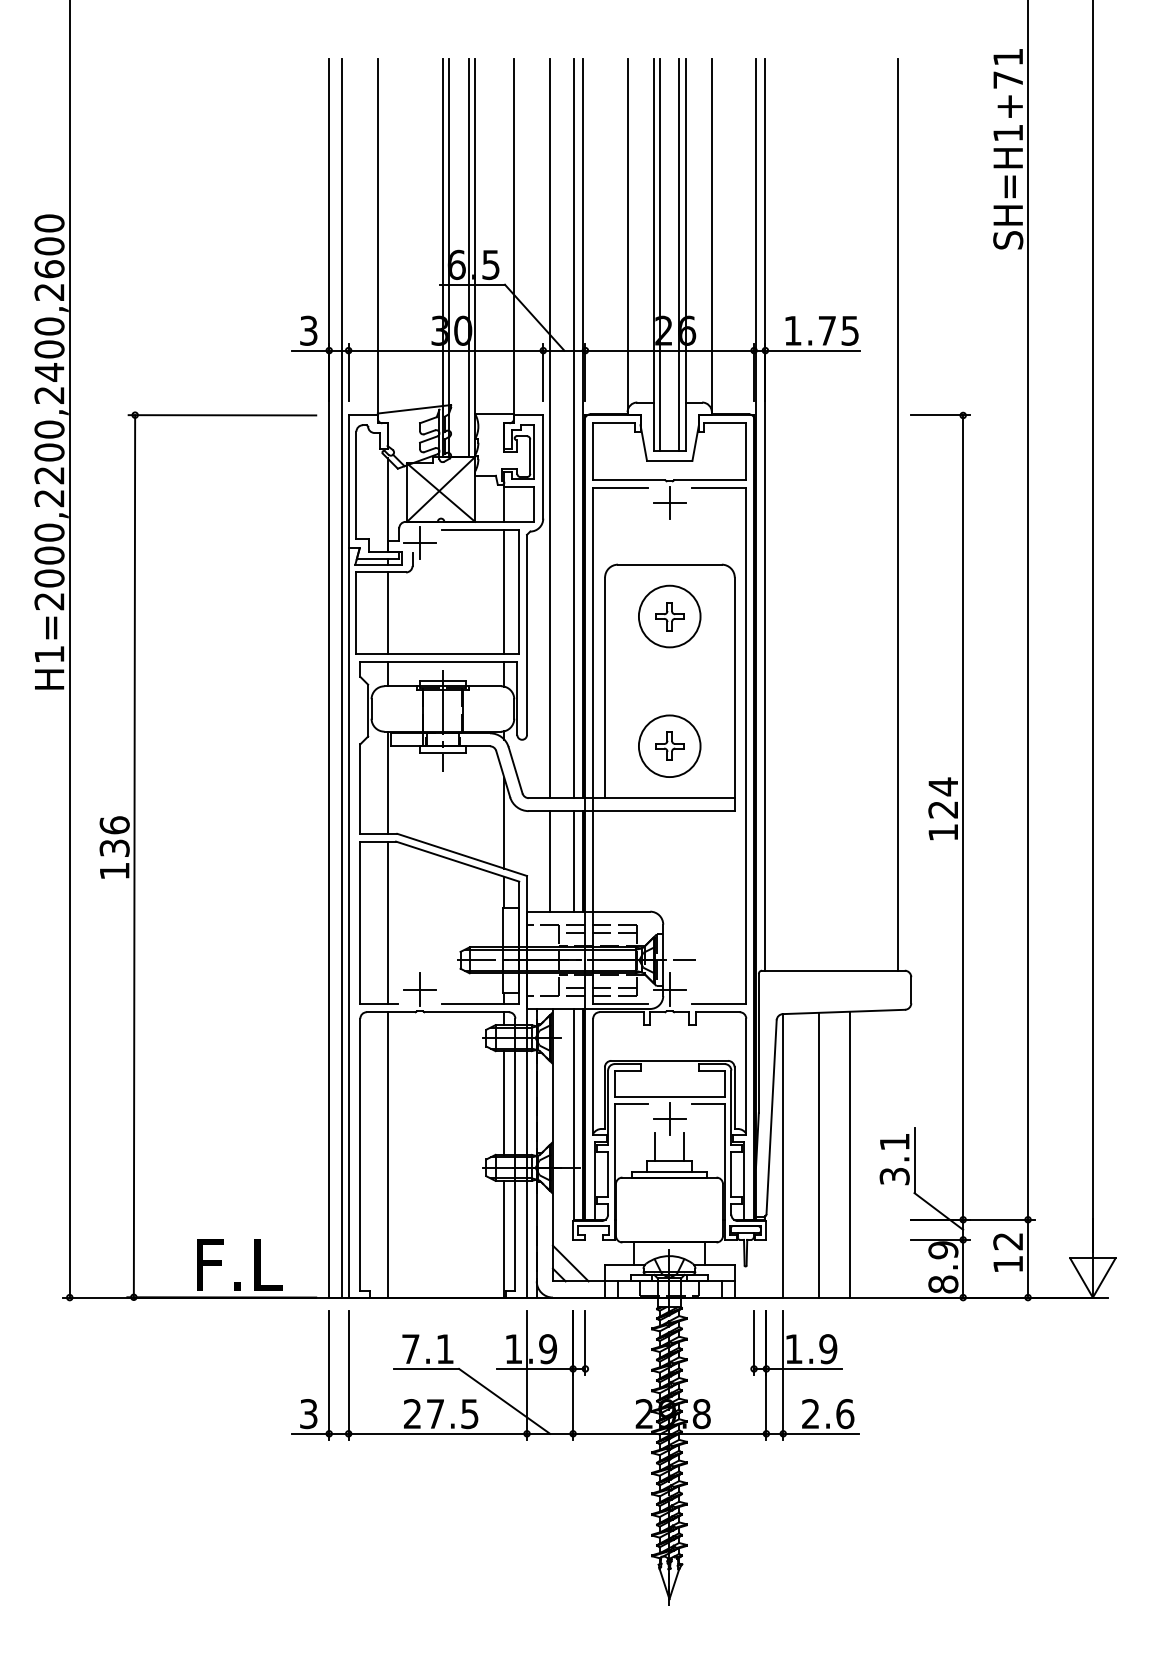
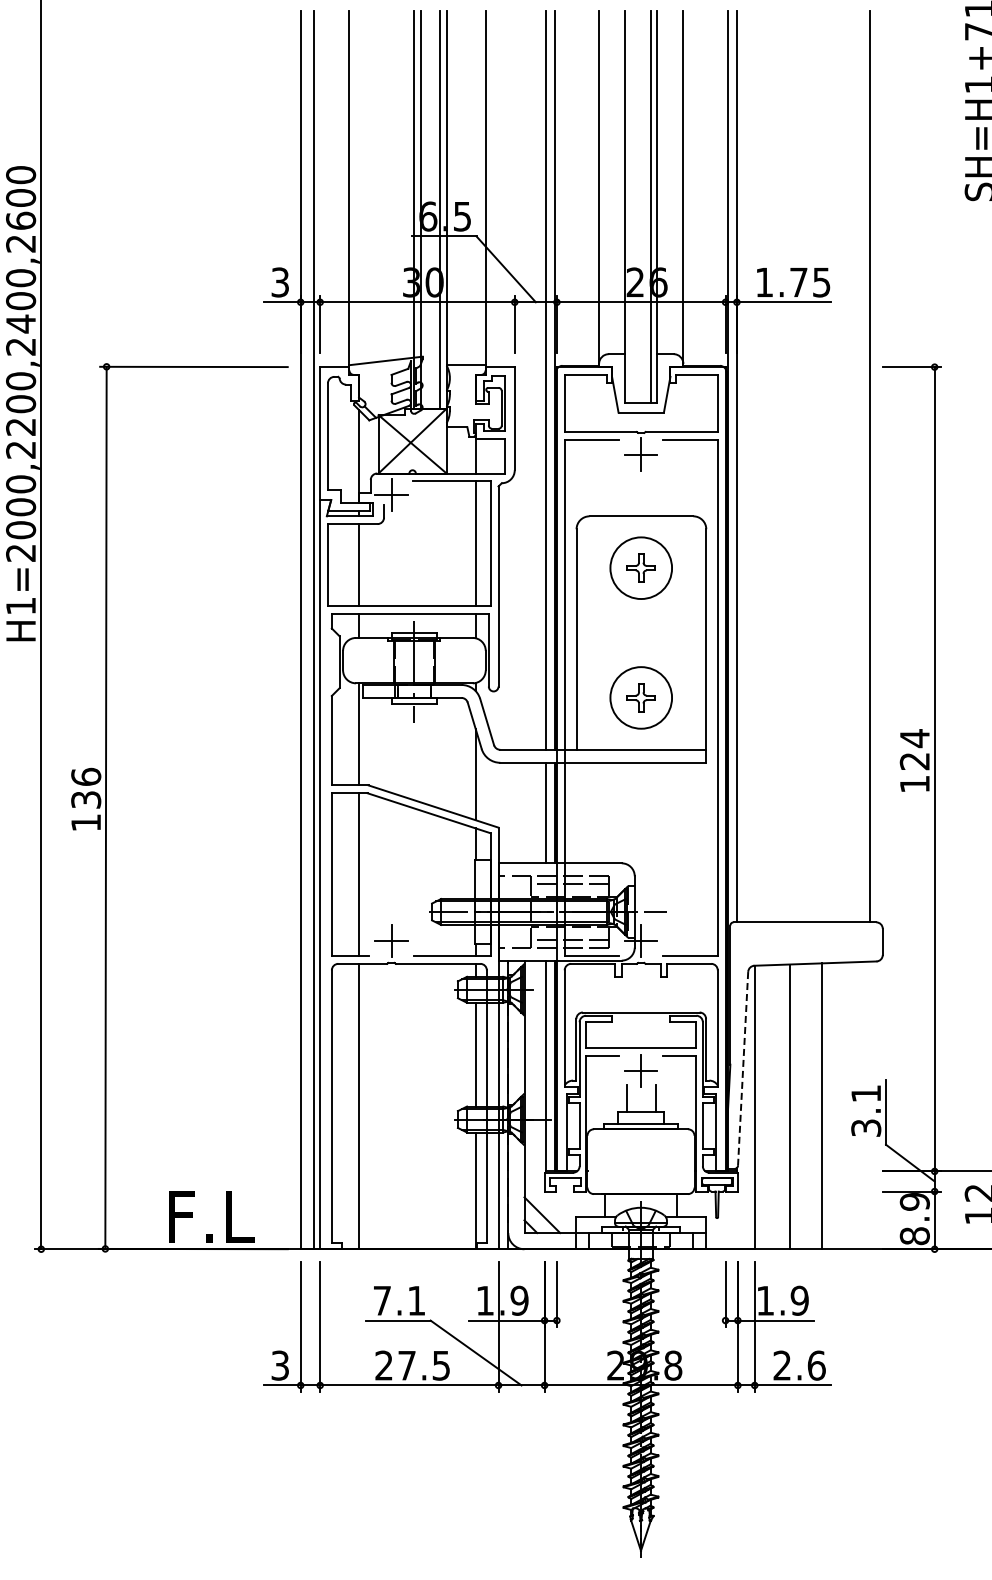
line: (660, 255) -> (632, 207), removed
line: (549, 428) -> (521, 380), removed
line: (549, 861) -> (521, 813), removed
line: (771, 1116) -> (743, 1068), solid -> dashed

